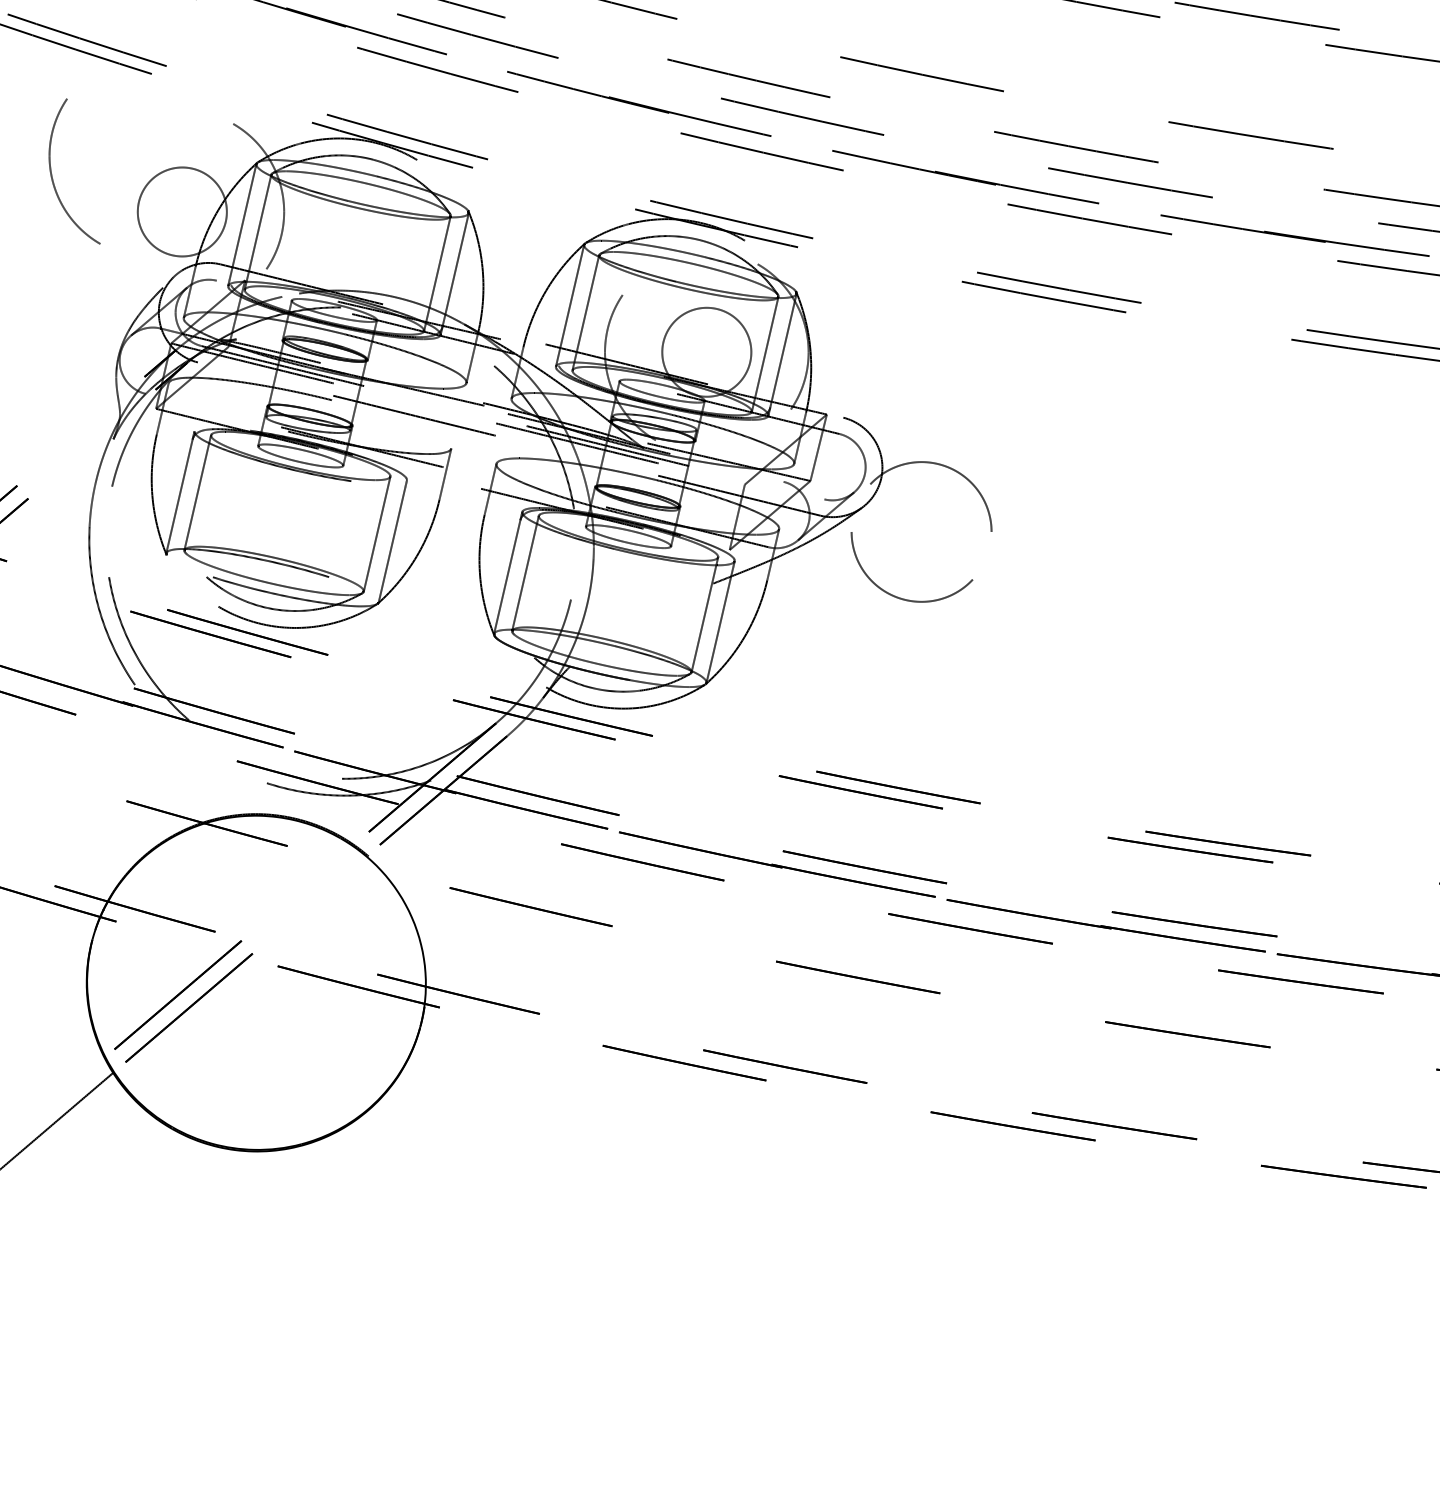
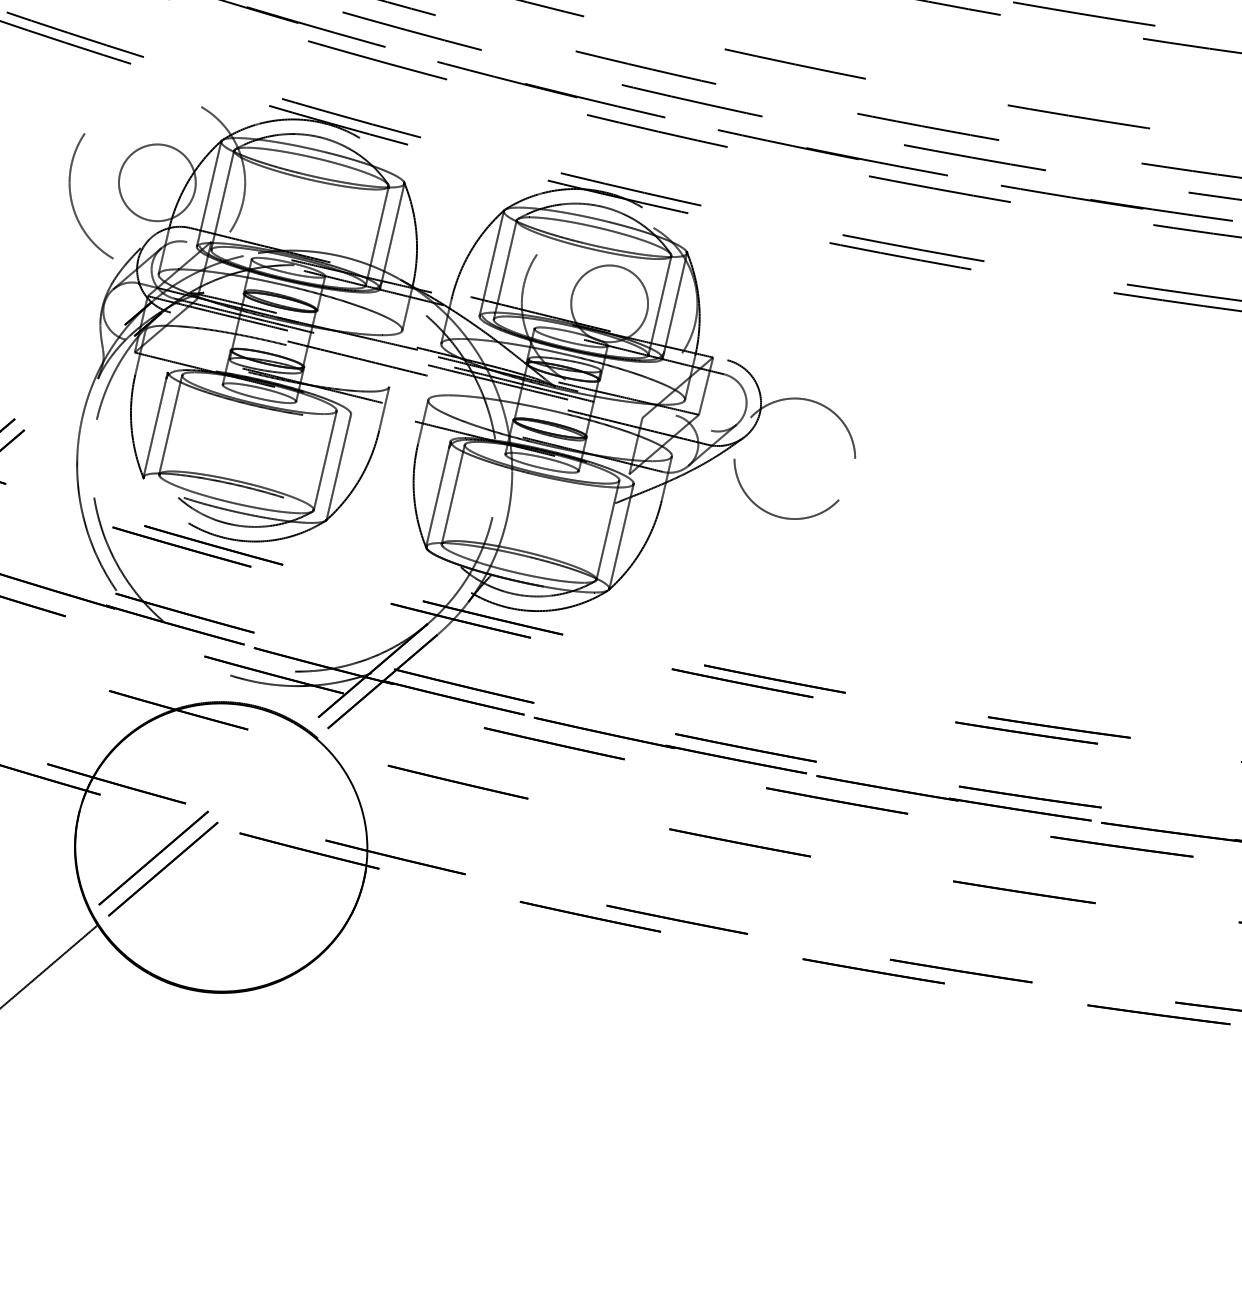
curve: (52, 174) -> (72, 198), moved

